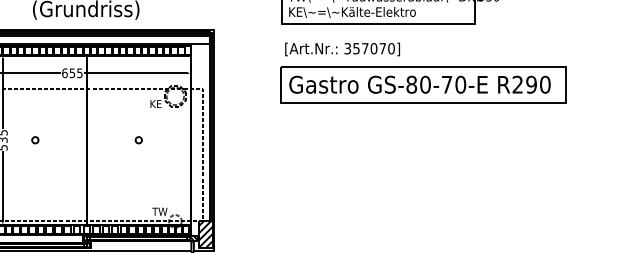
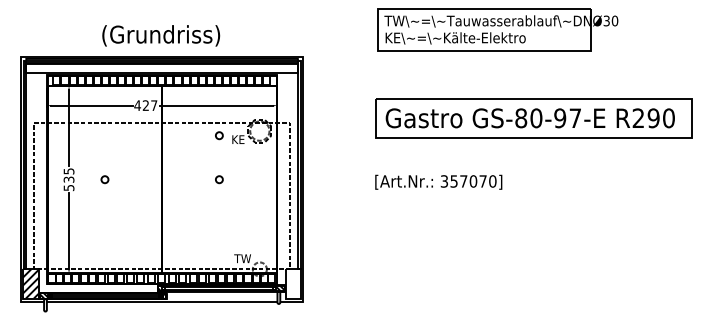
text: (342, 48) -> (438, 181), moved
text: (71, 73) -> (145, 105), 655 -> 427
text: (453, 84) -> (567, 118), GS-80-70-E -> GS-80-97-E
circle: (138, 100) -> (219, 135), added
hatch: (205, 234) -> (293, 283), removed

